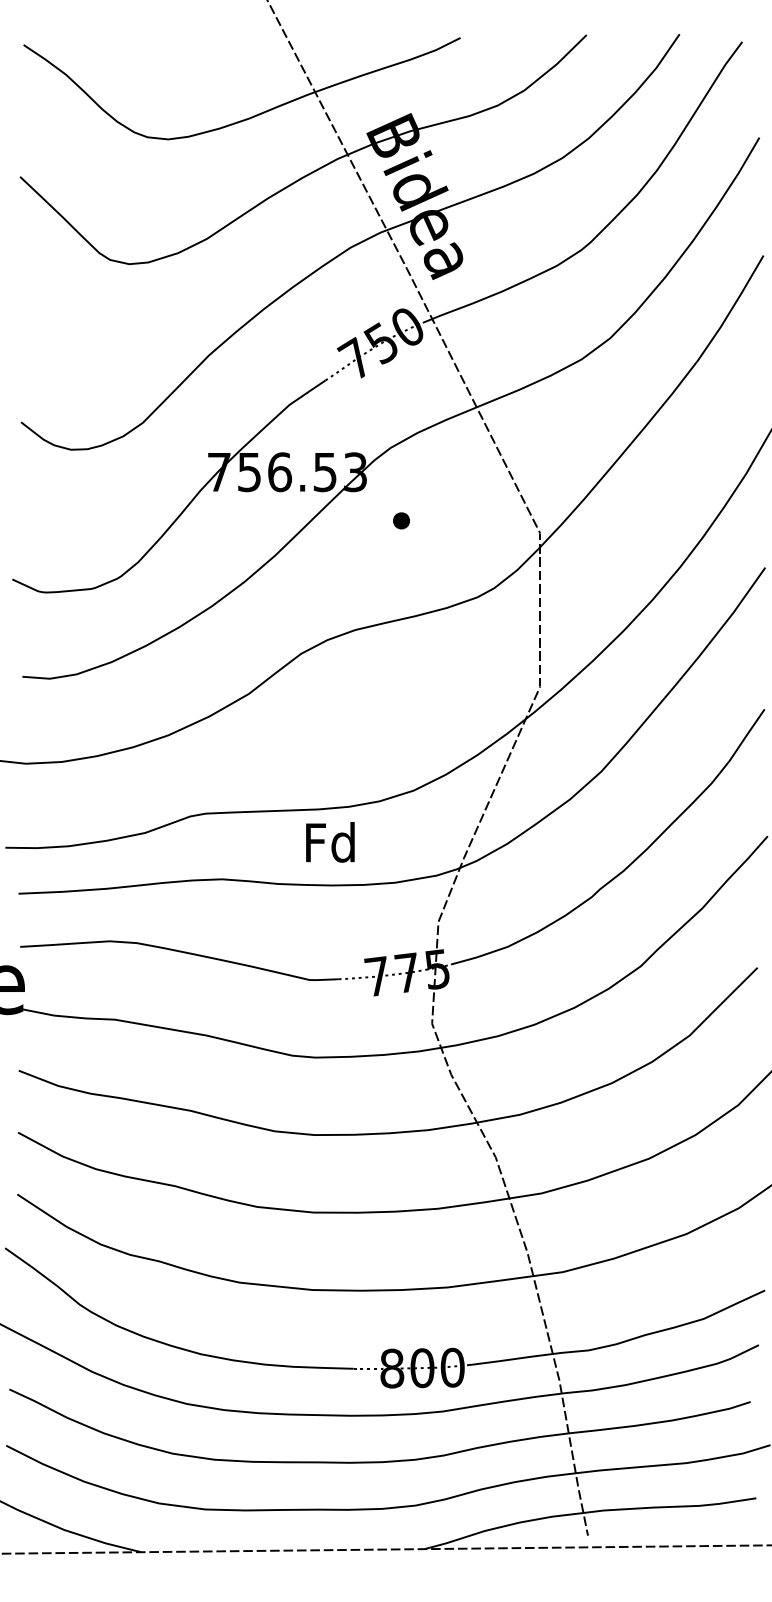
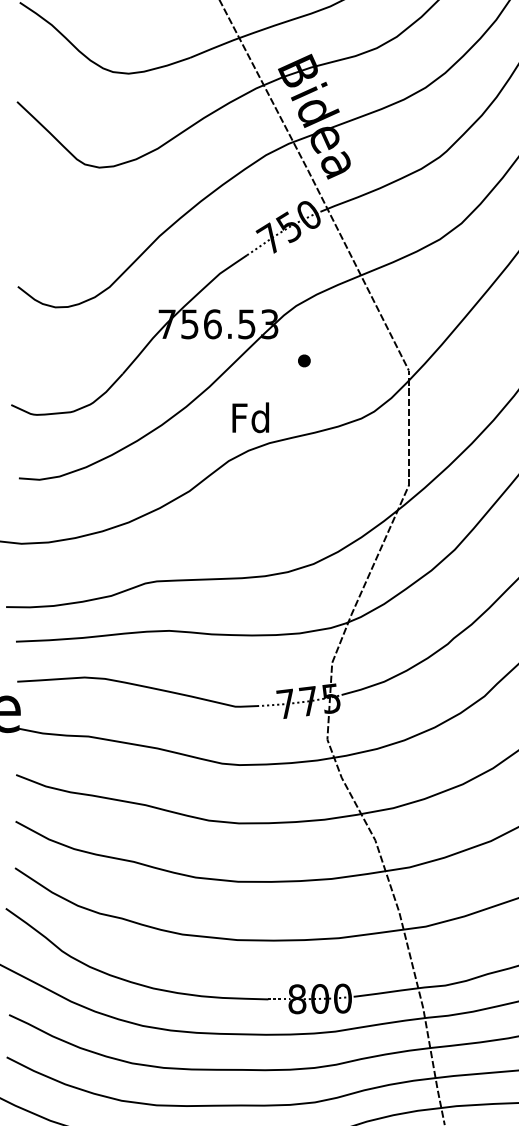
text: (330, 842) -> (250, 417), moved

